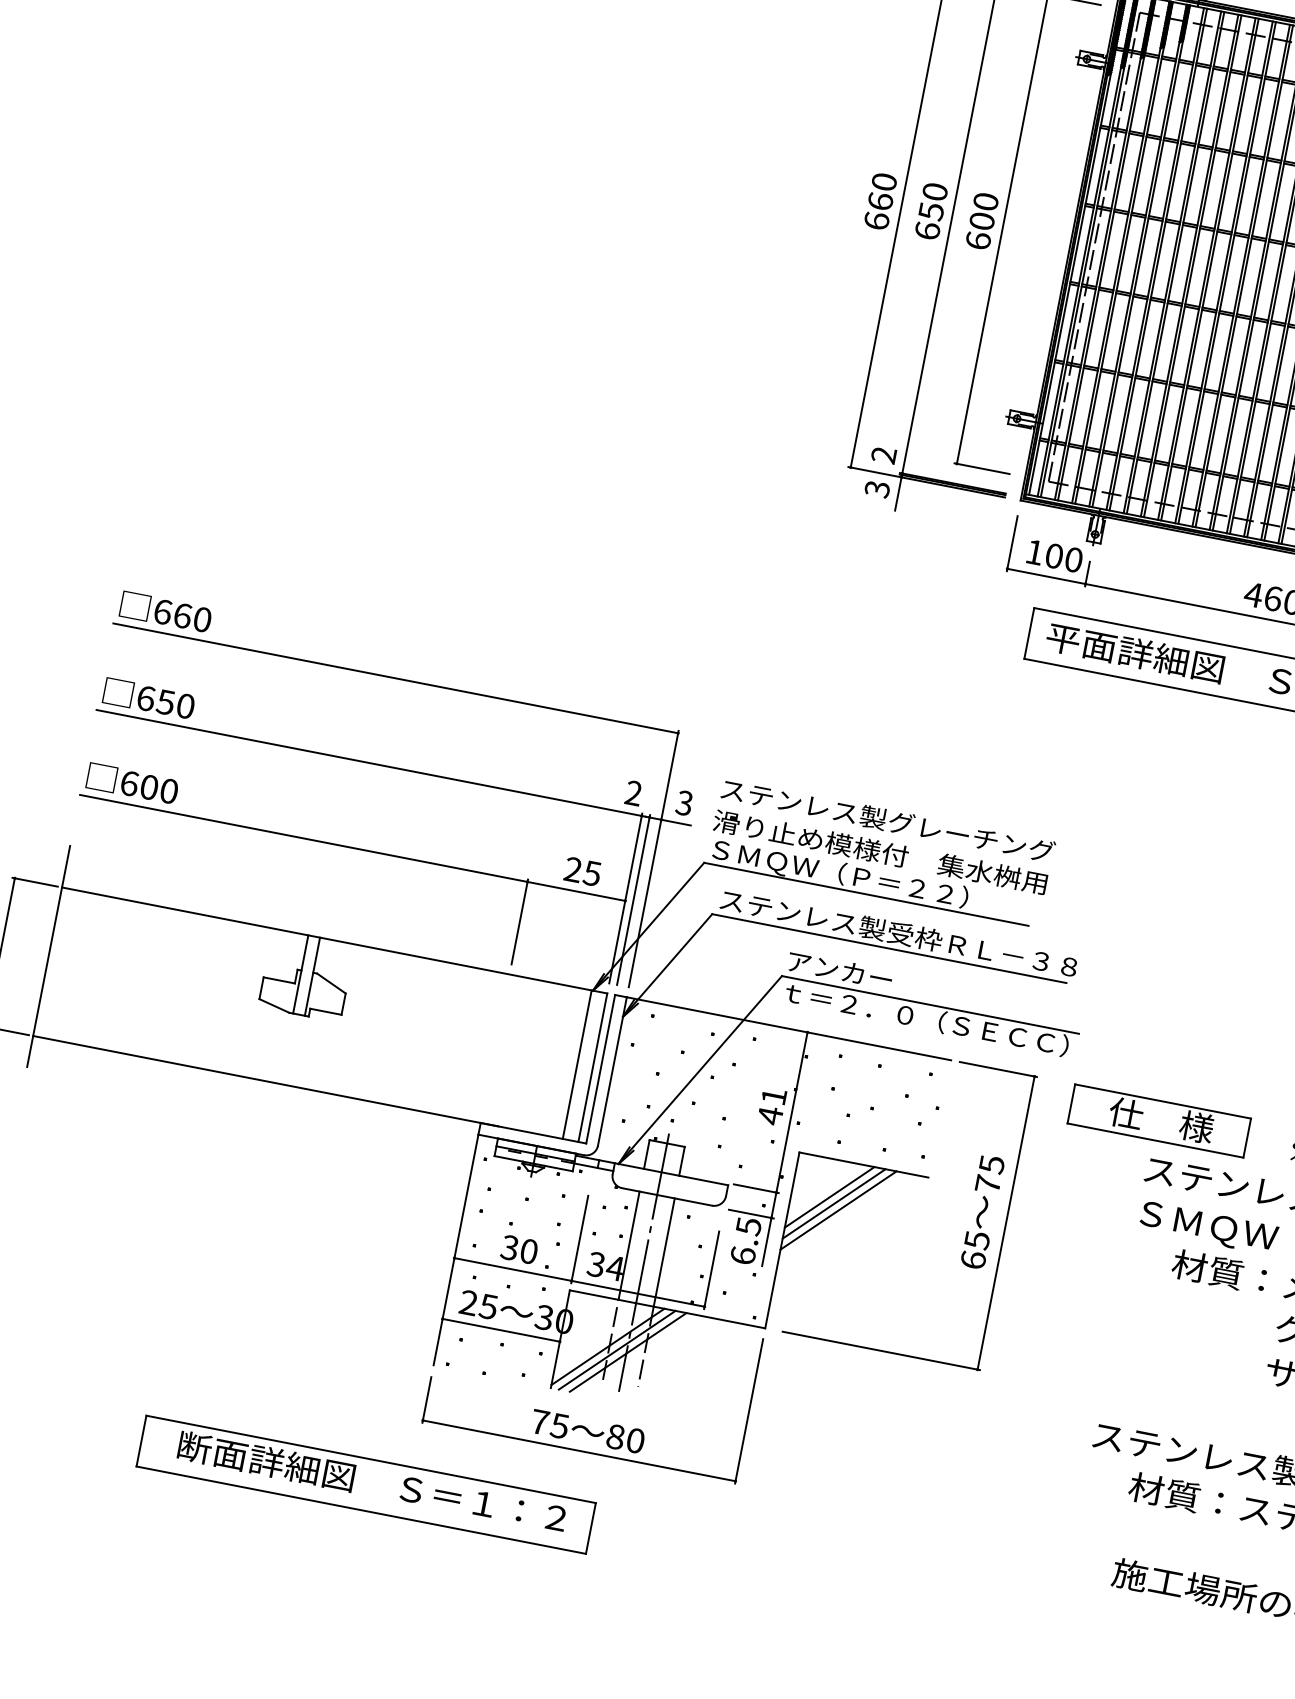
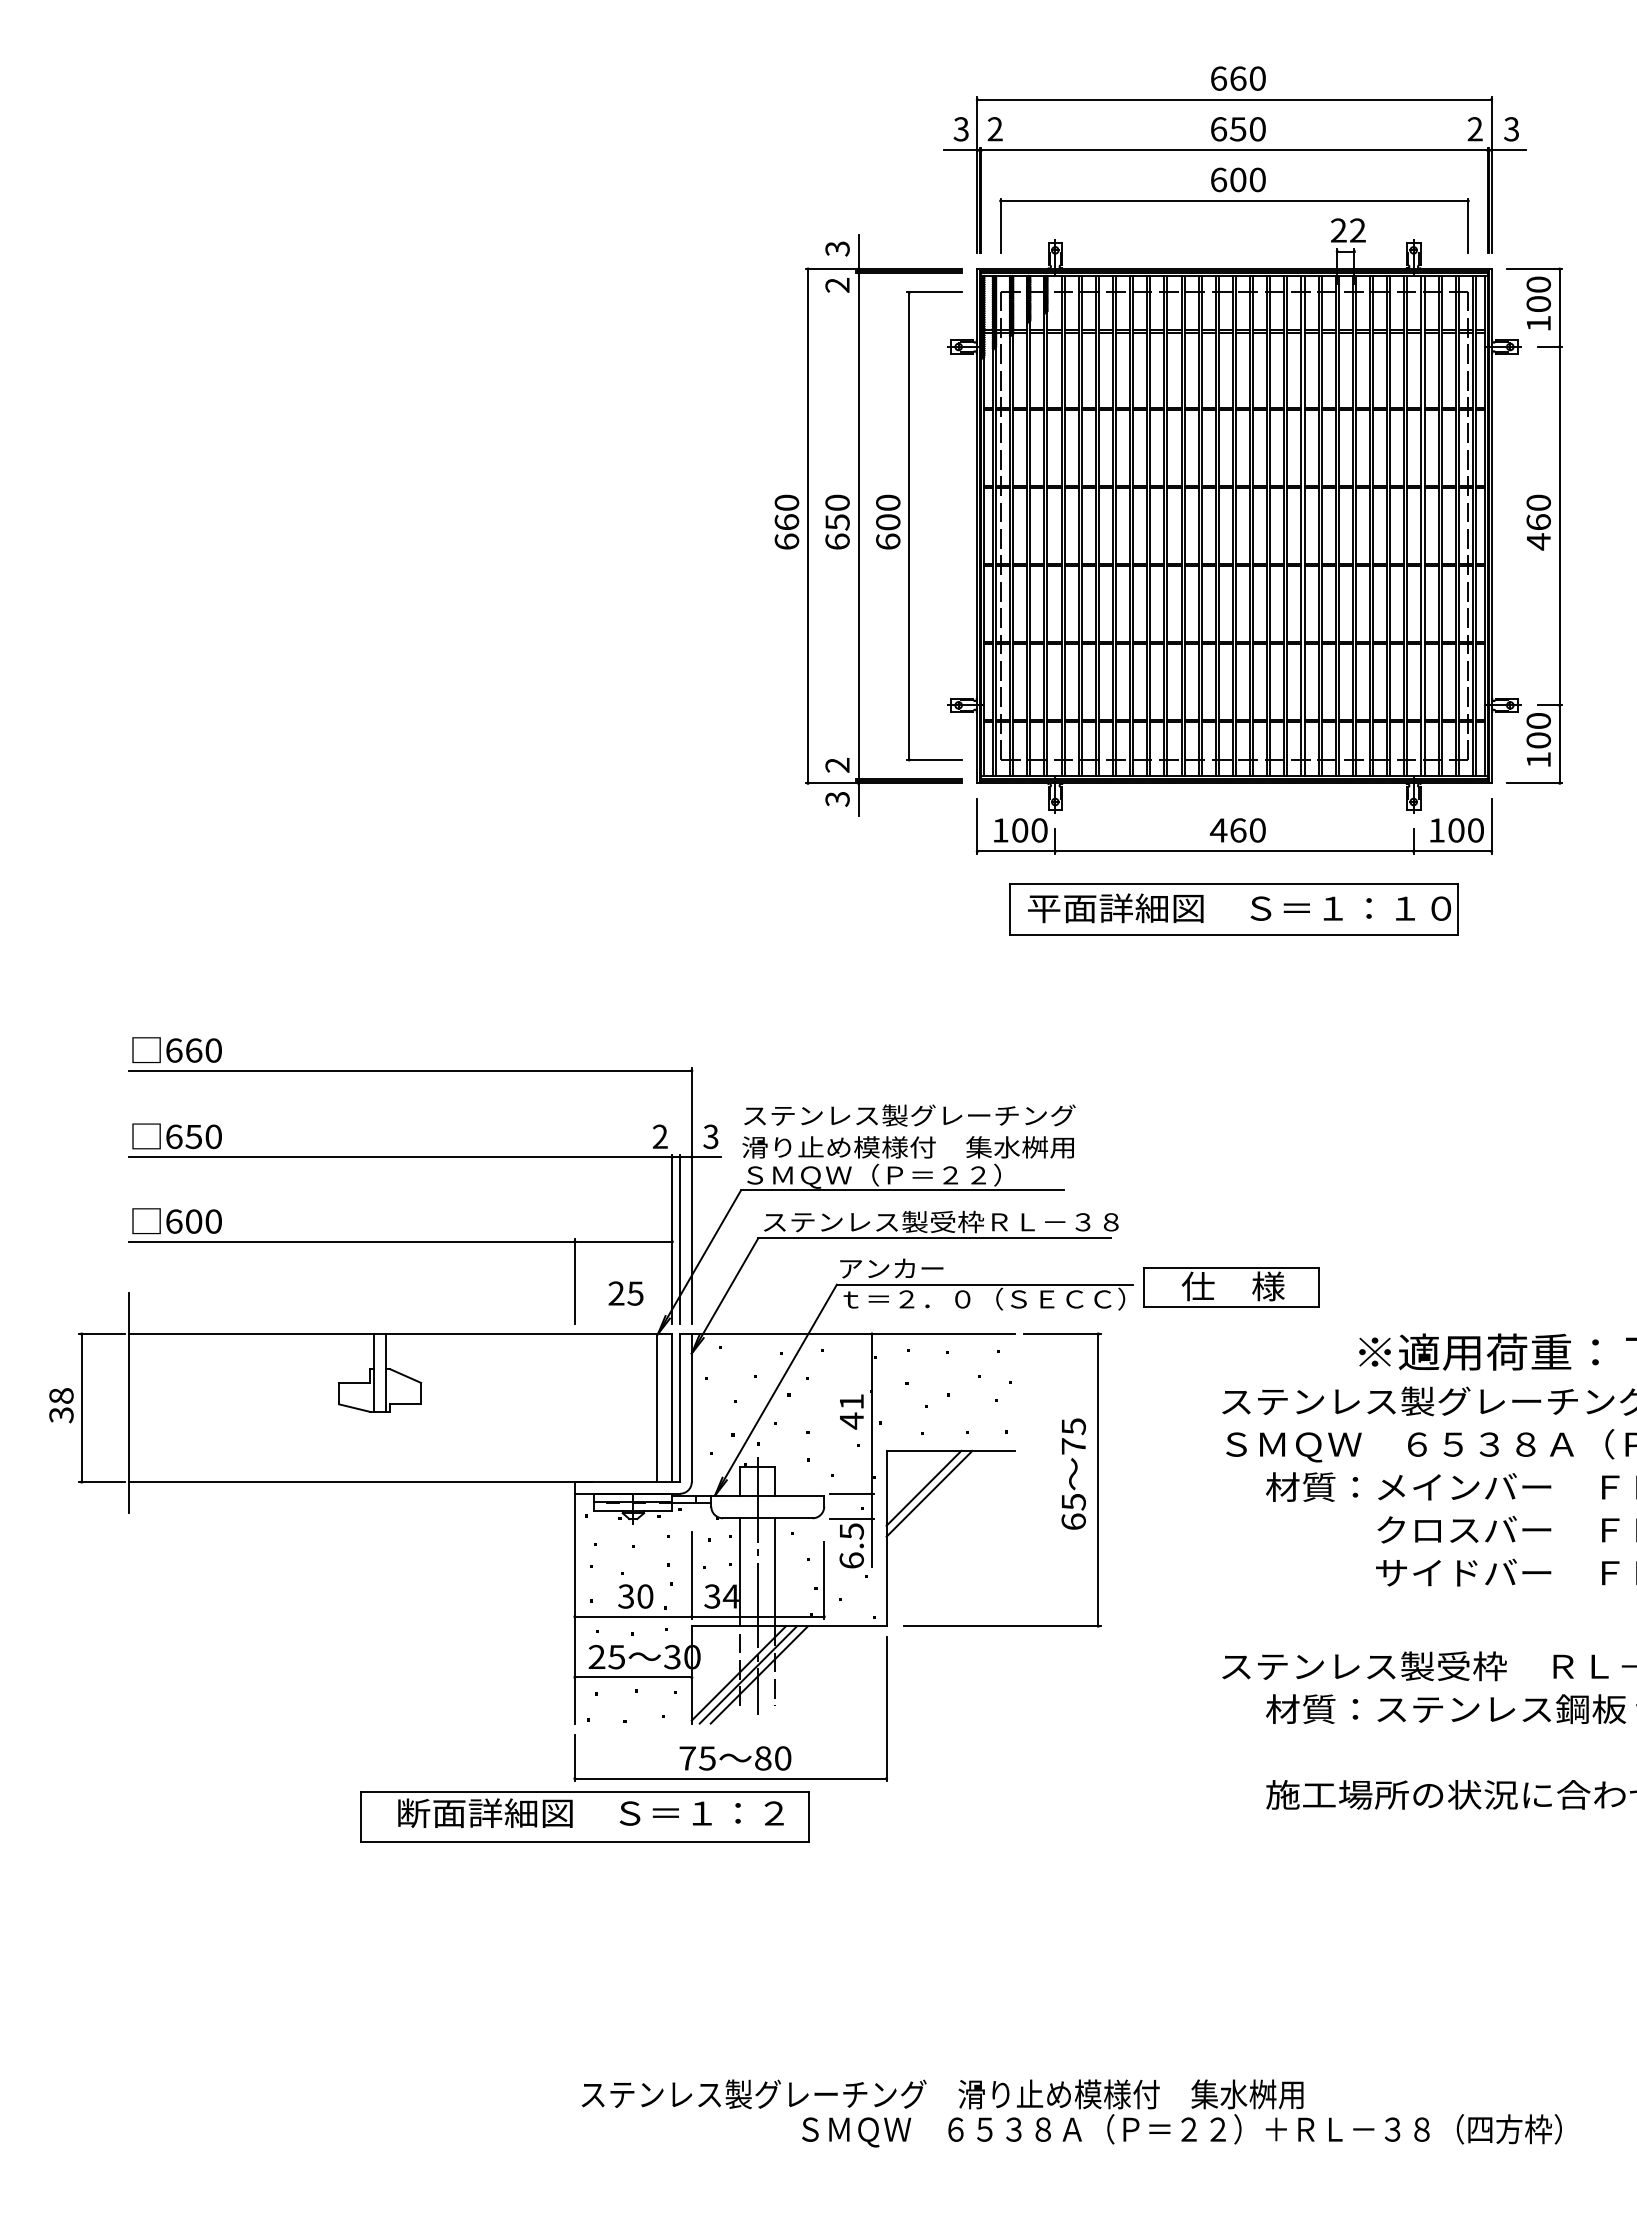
text: (582, 871) -> (625, 1293), moved
part: (1159, 1121) -> (1231, 1287), moved
line: (838, 1209) -> (934, 1498), removed
part: (365, 1484) -> (584, 1816), moved

